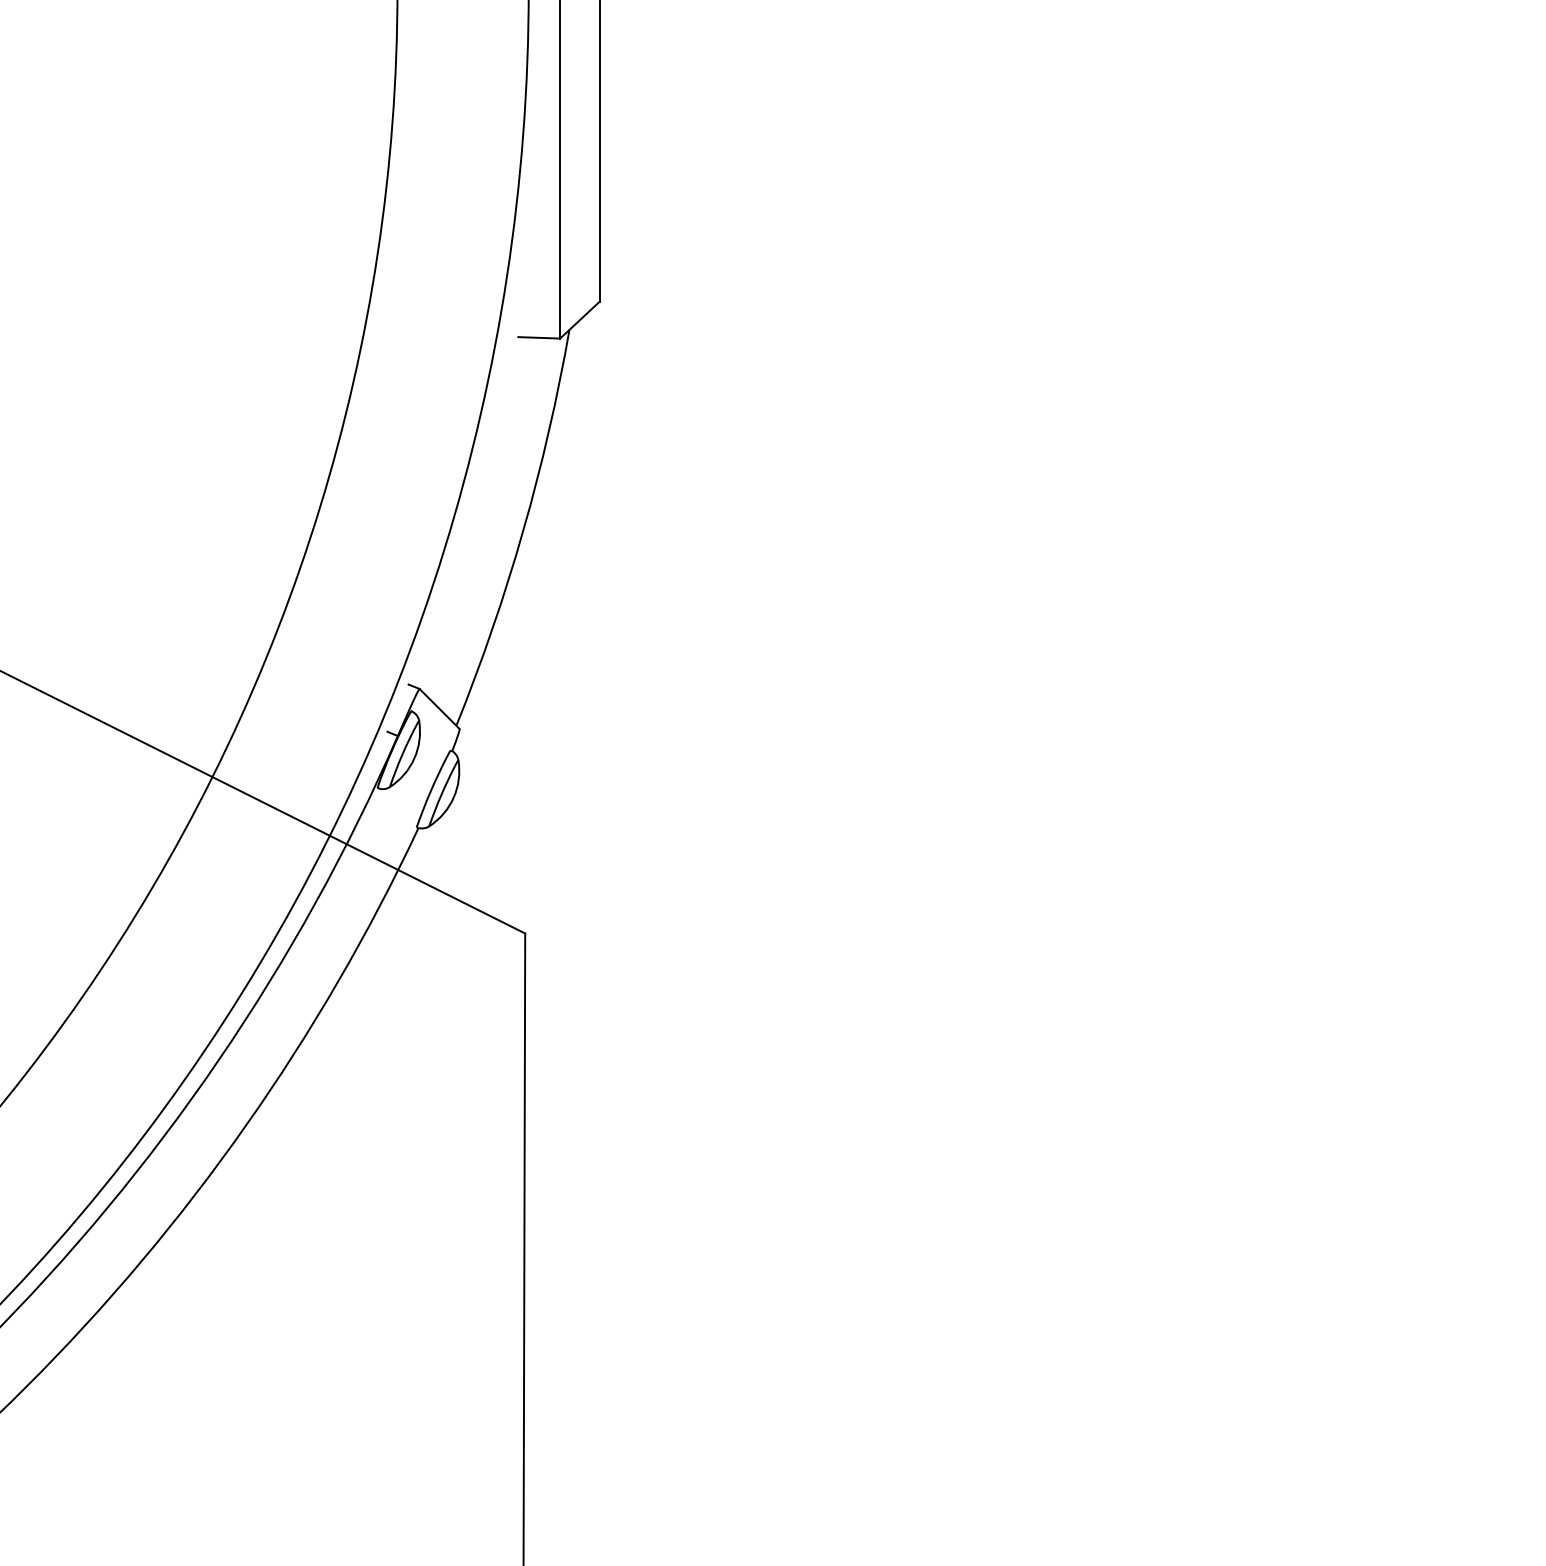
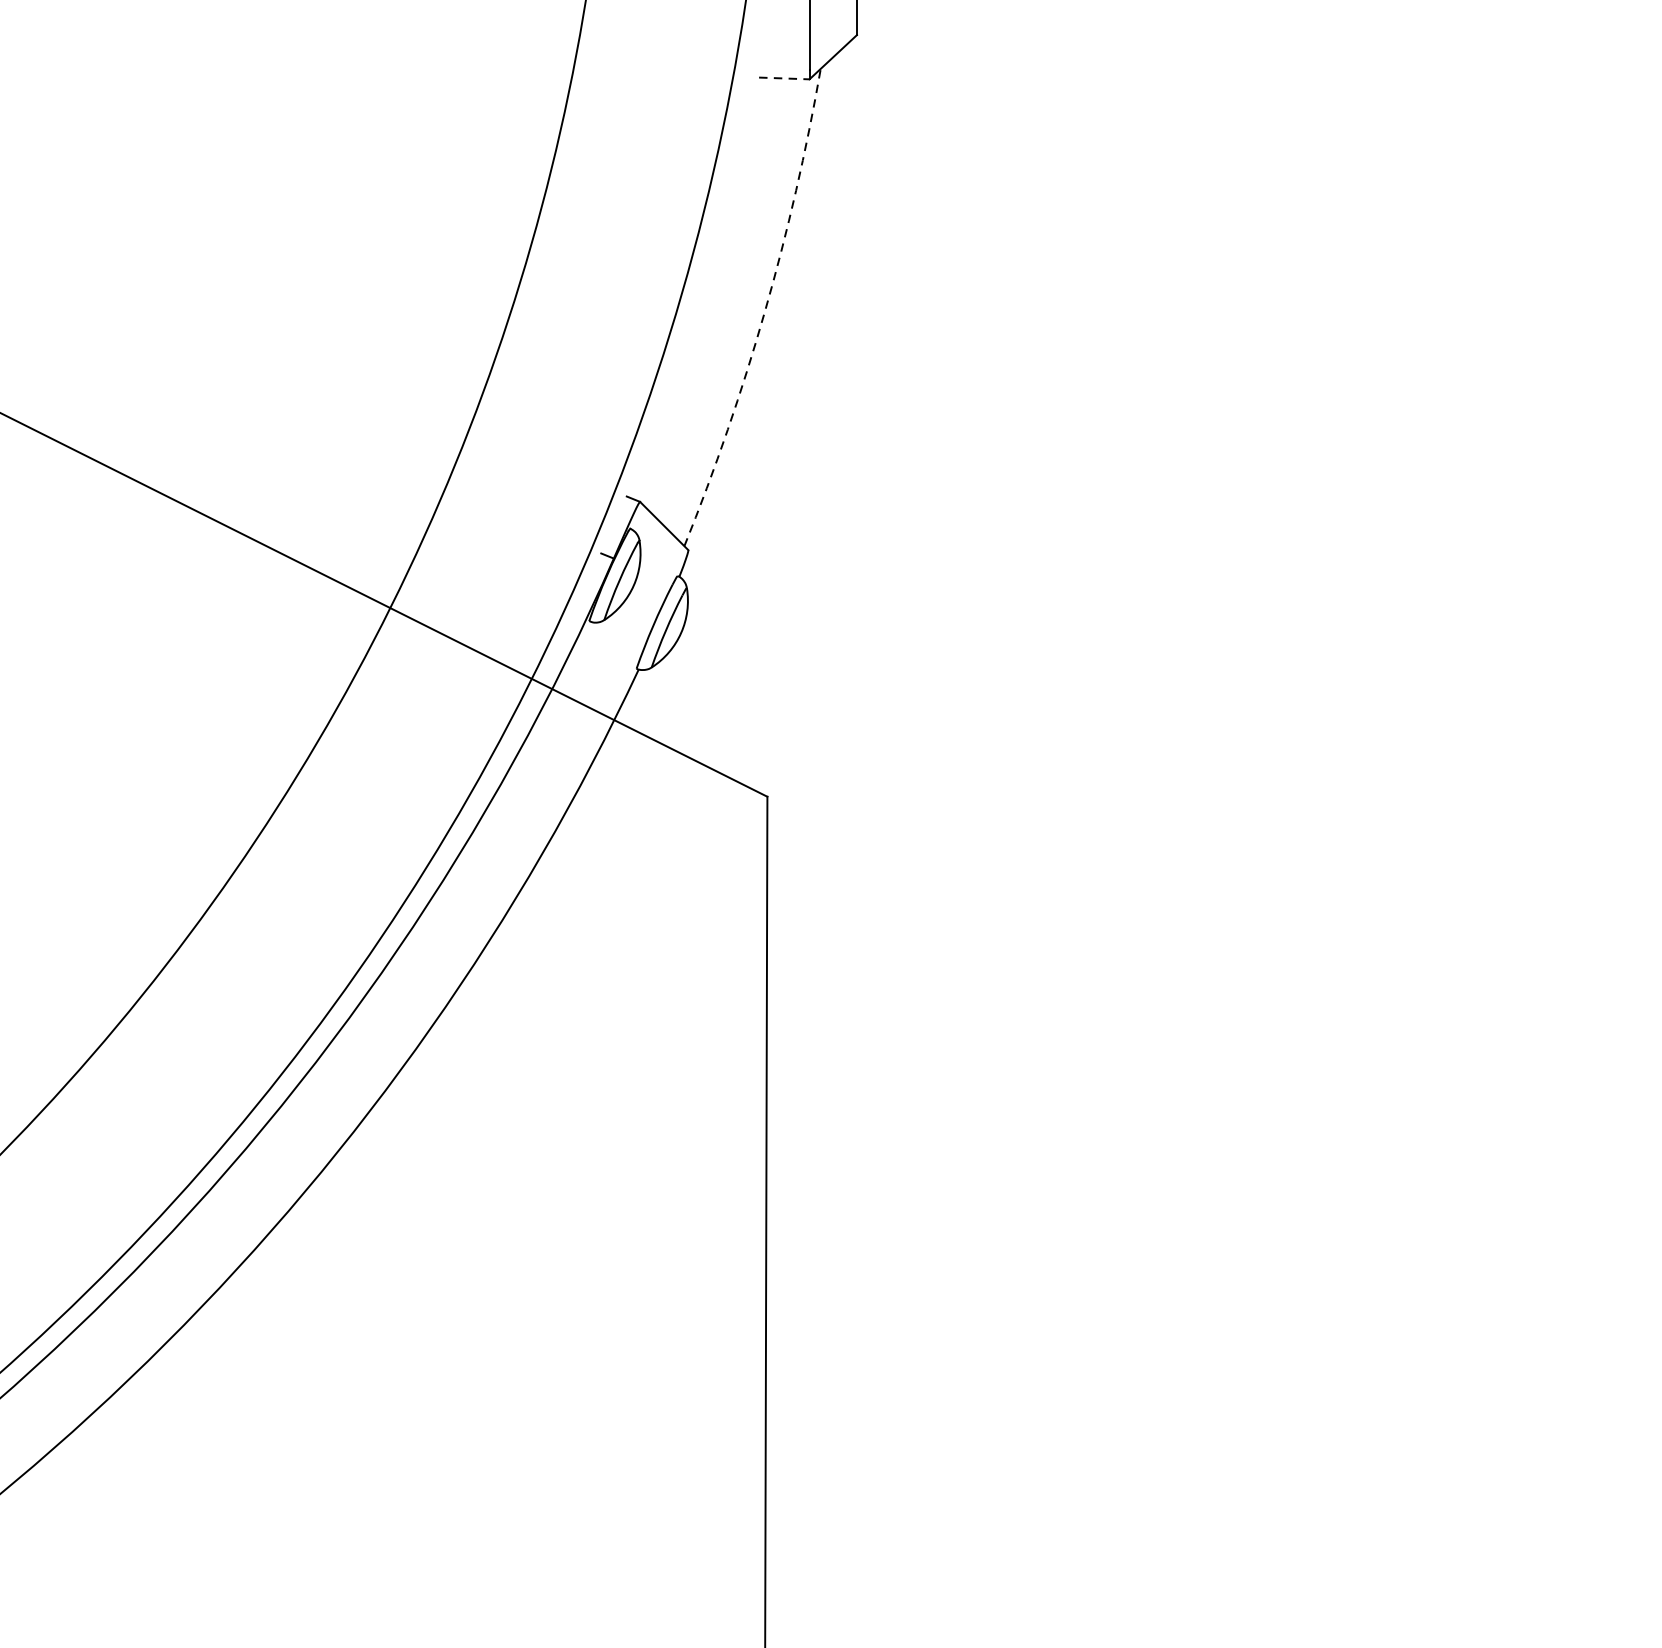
line: (539, 337) -> (784, 78), solid -> dashed
arc: (523, 530) -> (765, 310), solid -> dashed

